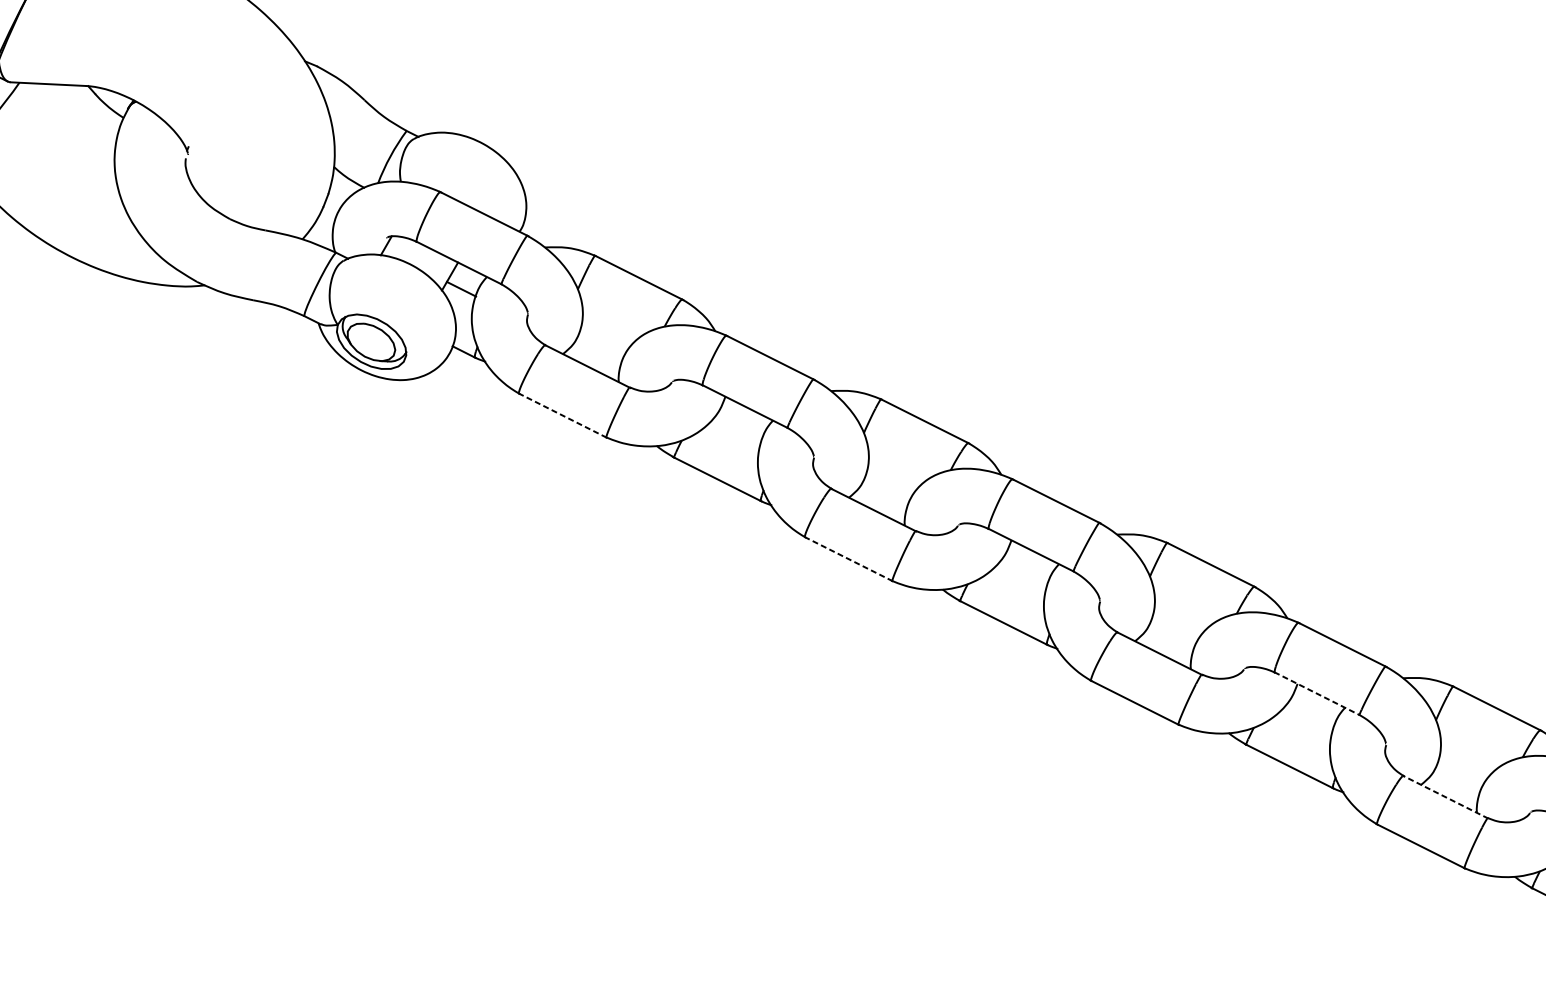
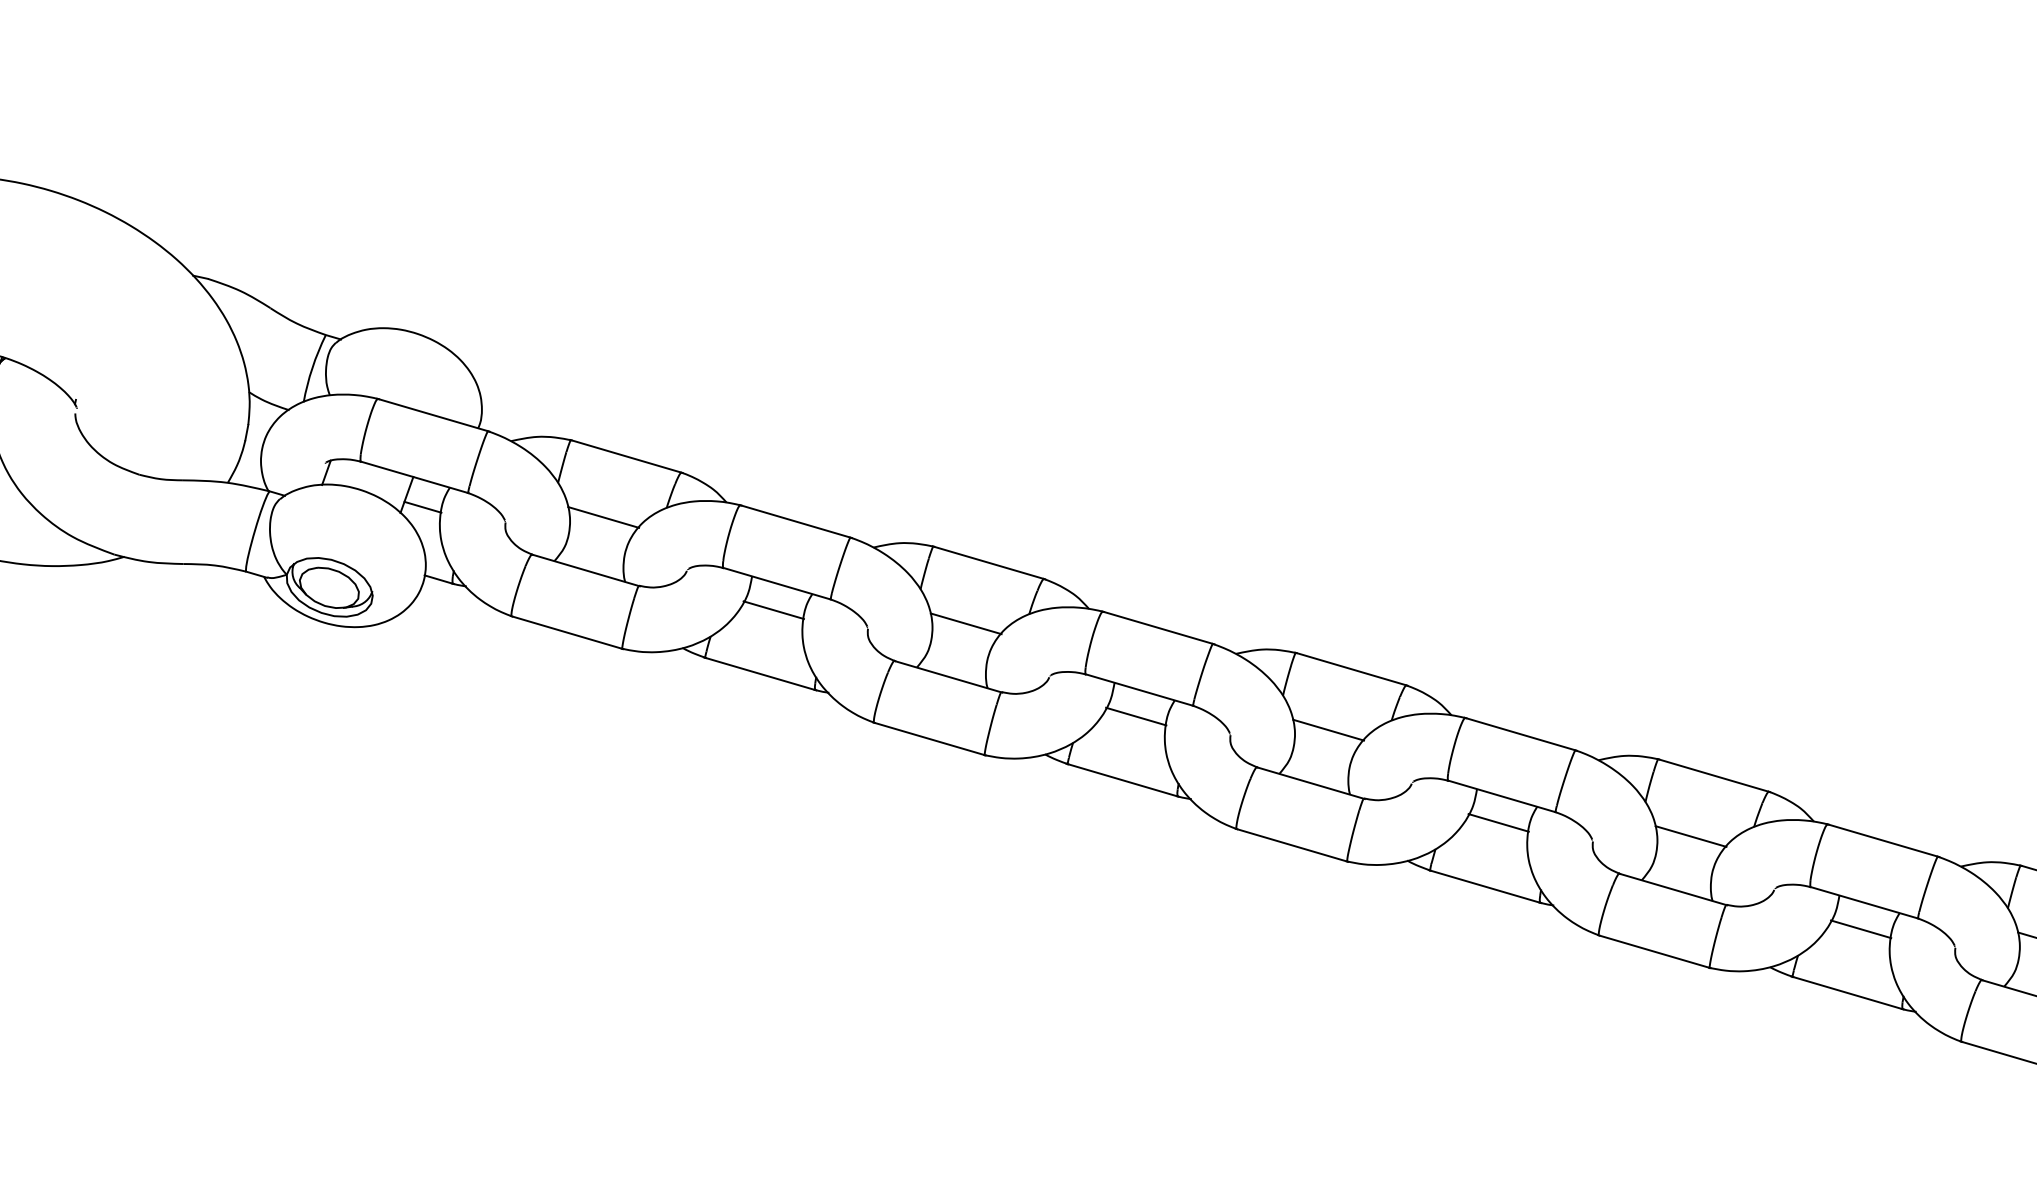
line: (610, 325) -> (603, 517), added
line: (563, 415) -> (567, 632), dashed -> solid
line: (738, 428) -> (773, 610), added
line: (896, 468) -> (965, 623), added
line: (848, 558) -> (929, 738), dashed -> solid
line: (1024, 571) -> (1136, 716), added
line: (1182, 611) -> (1328, 729), added
line: (1317, 693) -> (1502, 796), dashed -> solid
line: (1310, 714) -> (1498, 822), added
line: (1468, 755) -> (1690, 836), added
line: (1445, 797) -> (1672, 889), dashed -> solid

